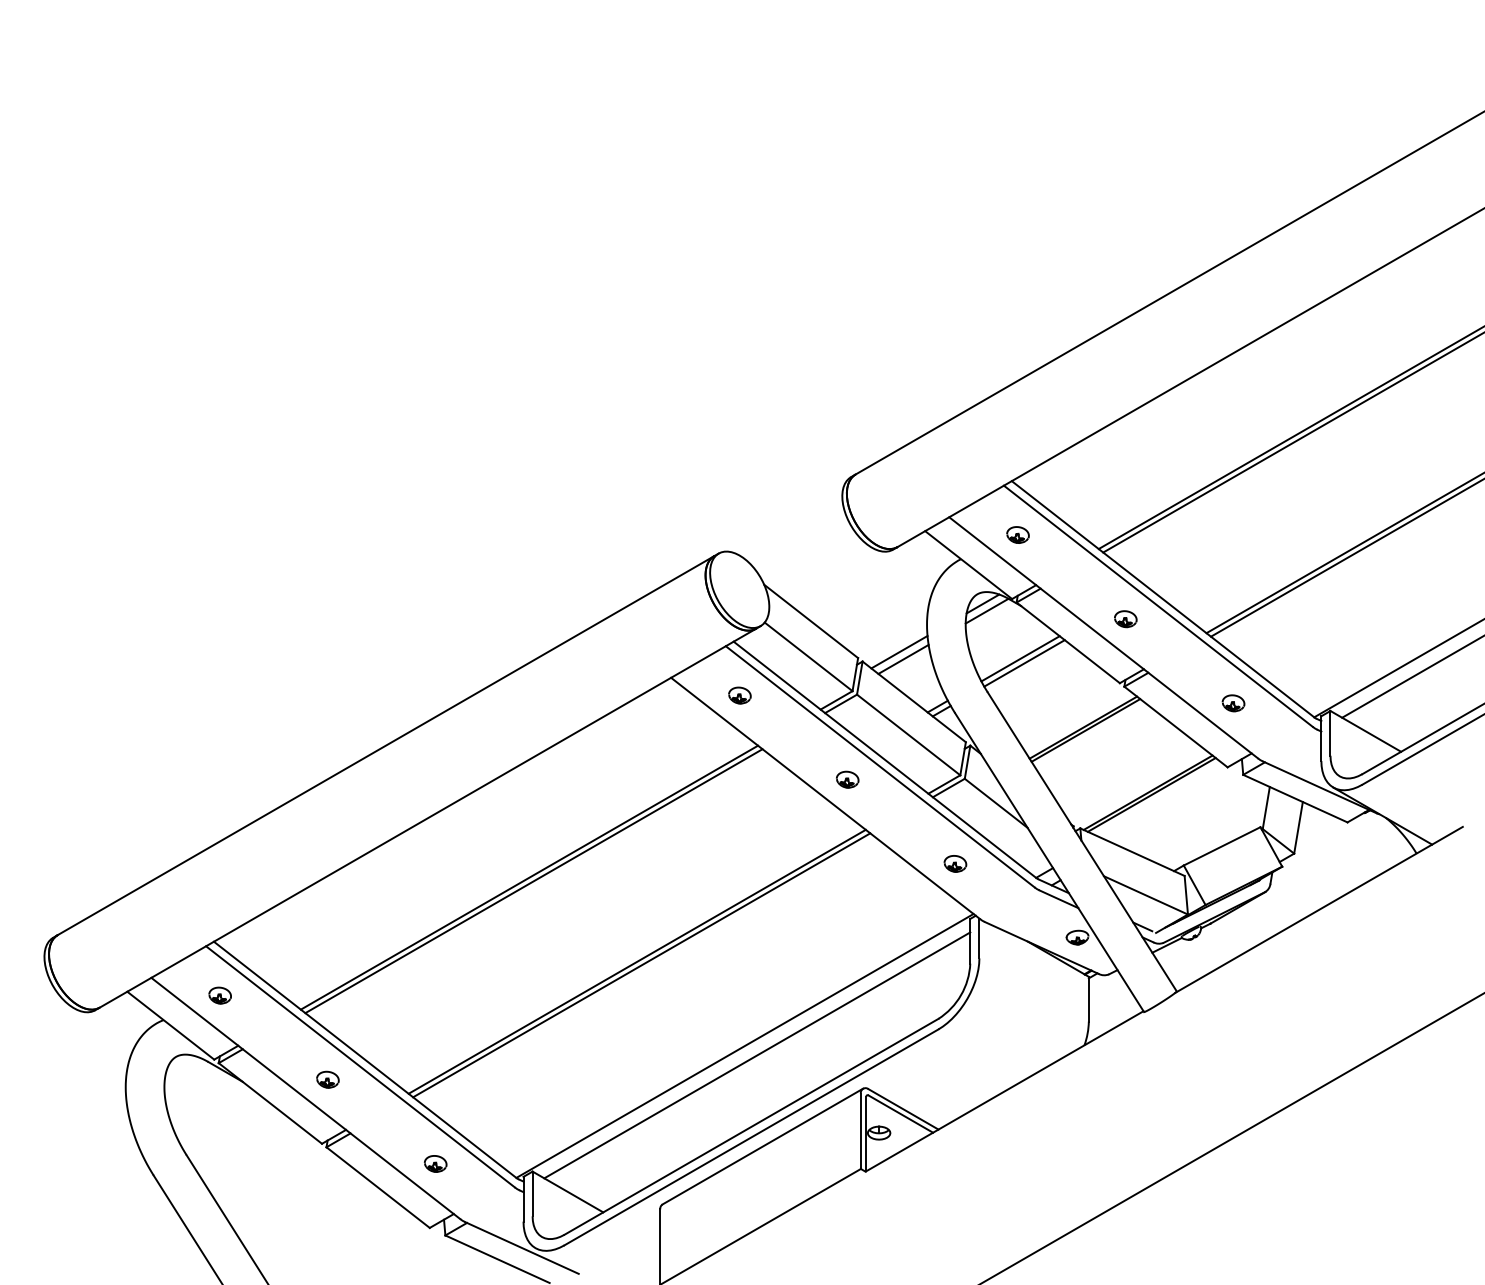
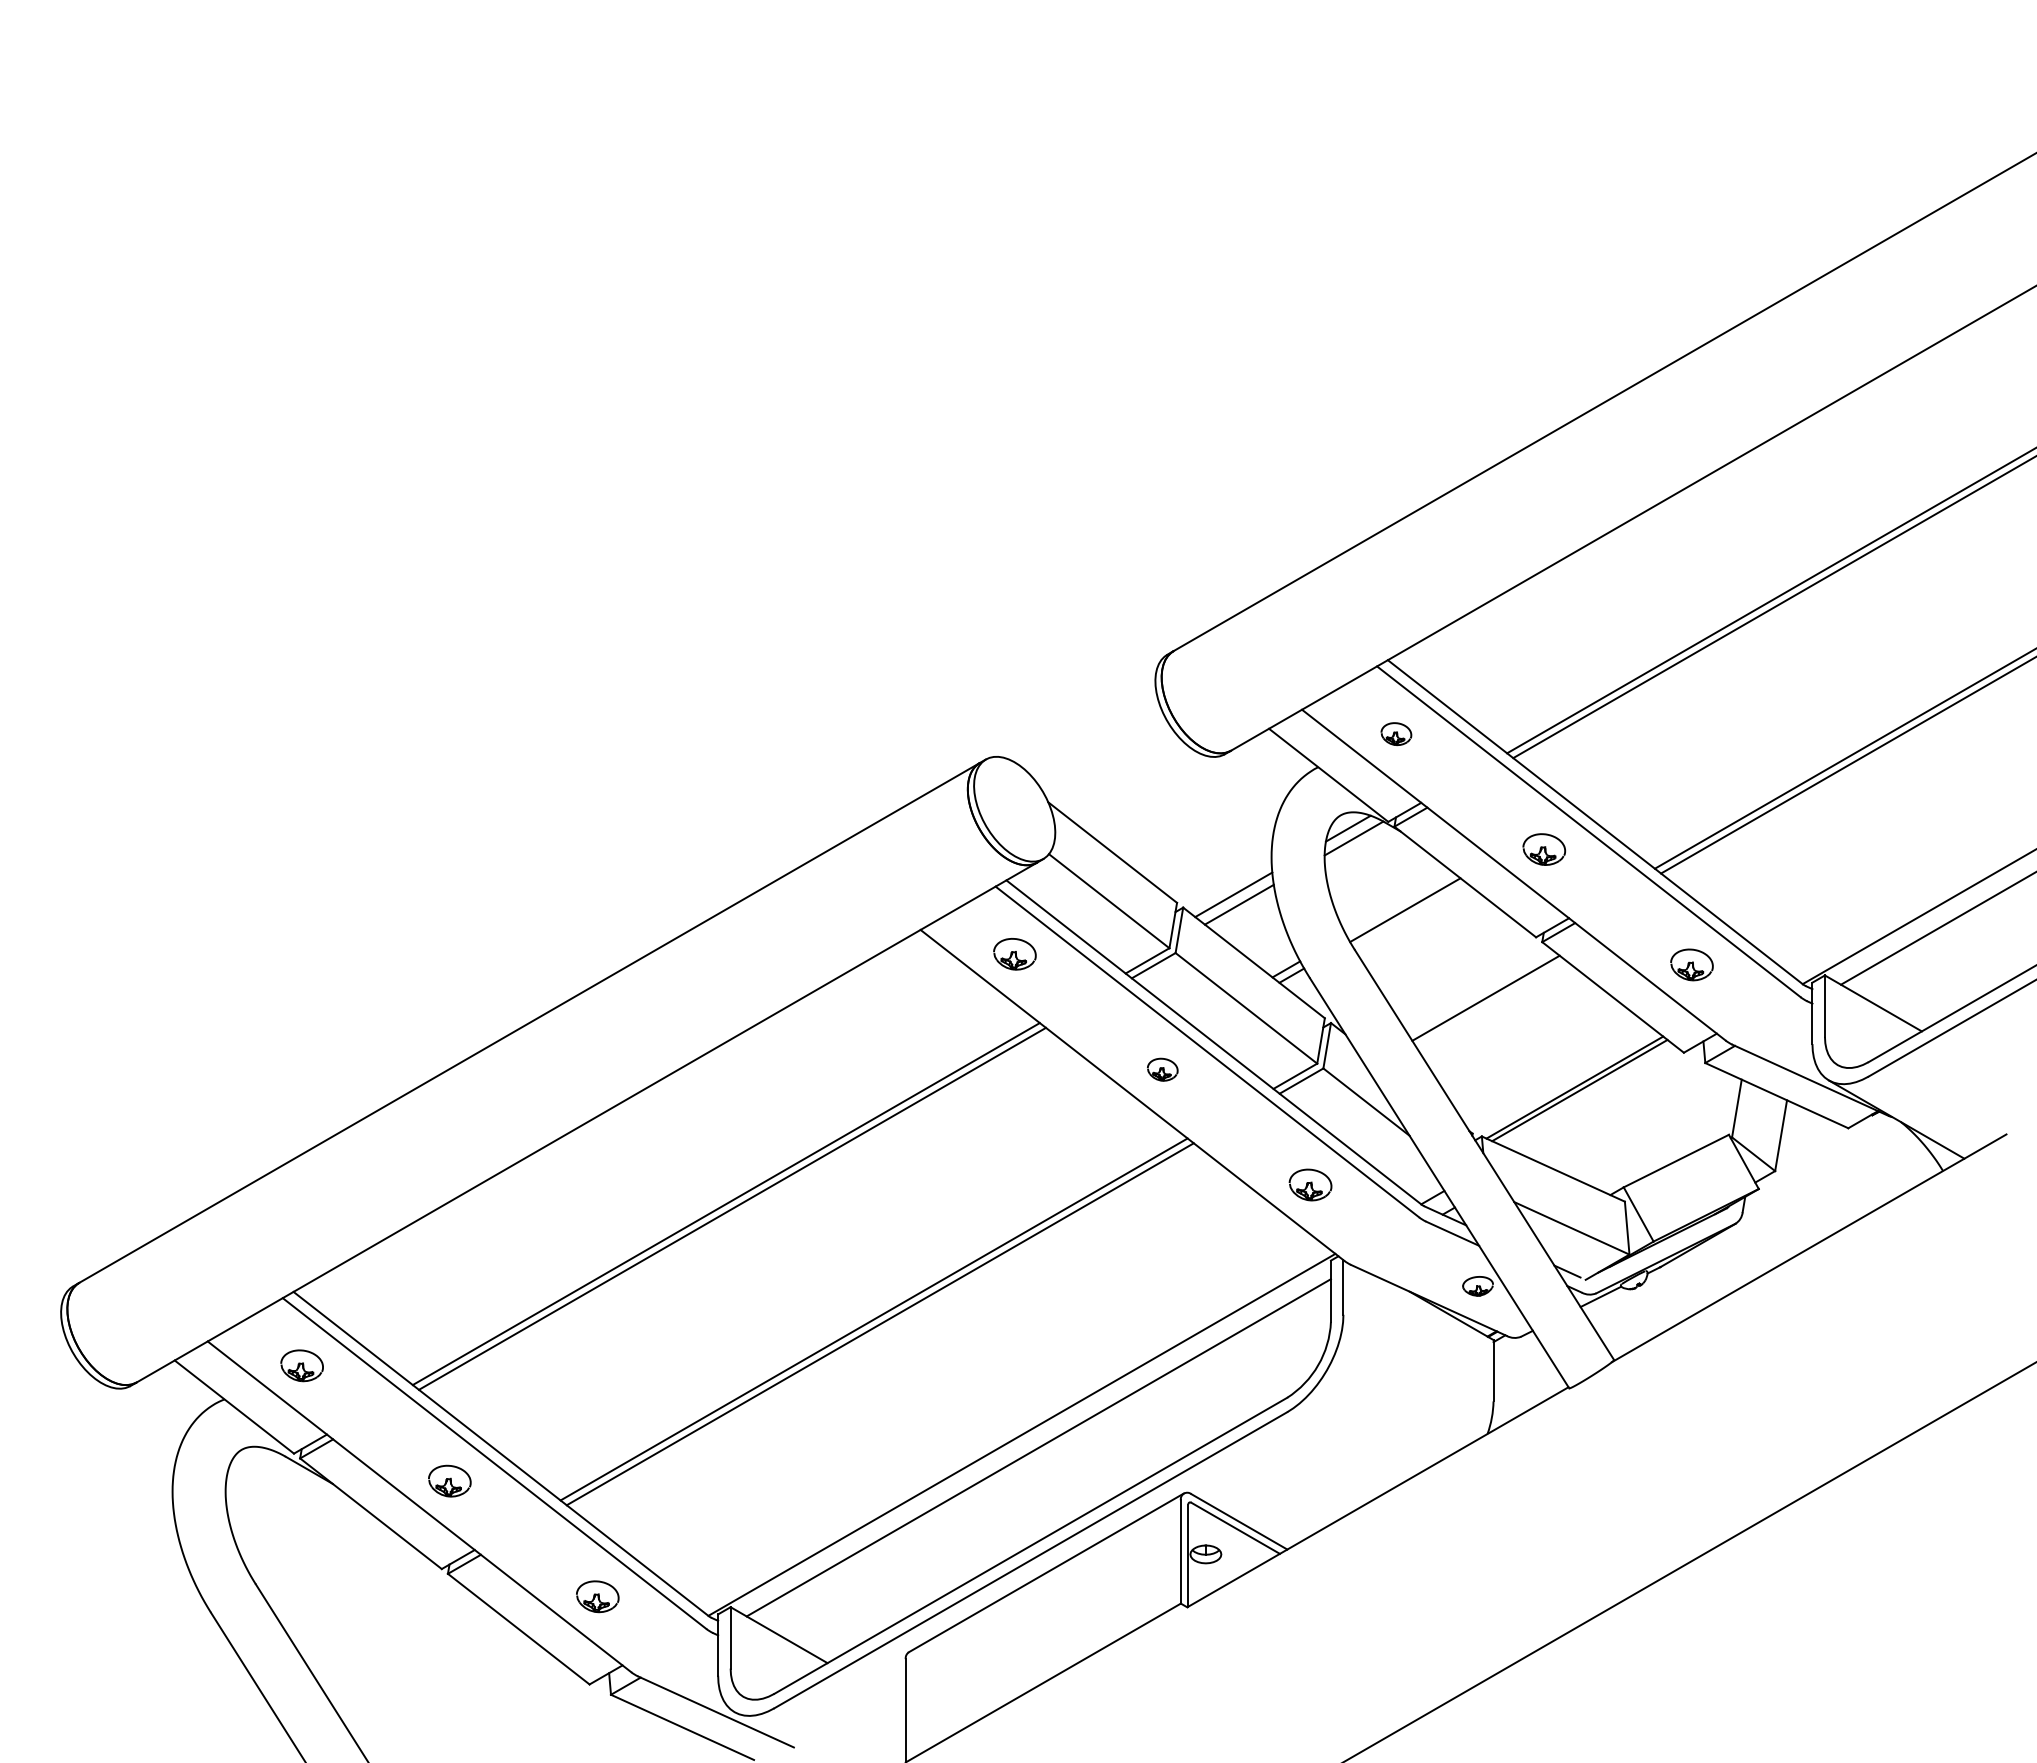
part: (1125, 619) -> (1543, 849), size x1.4
line: (1020, 658) -> (1399, 903), removed
part: (739, 695) -> (1014, 954), size x1.4
part: (1233, 703) -> (1691, 964), size x1.4
line: (1085, 730) -> (1489, 1002), removed
part: (955, 864) -> (1310, 1185), size x1.4
part: (219, 995) -> (301, 1365), size x1.4
part: (327, 1079) -> (449, 1481), size x1.4
part: (435, 1163) -> (597, 1596), size x1.4

